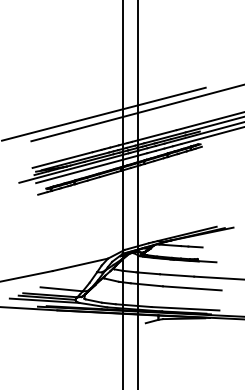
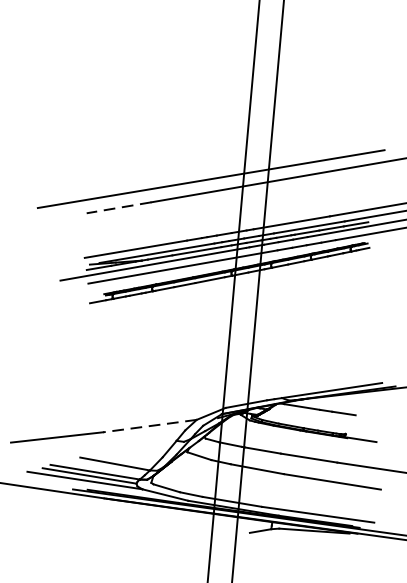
line: (50, 136) -> (119, 208), solid -> dashed
line: (79, 264) -> (148, 425), solid -> dashed

